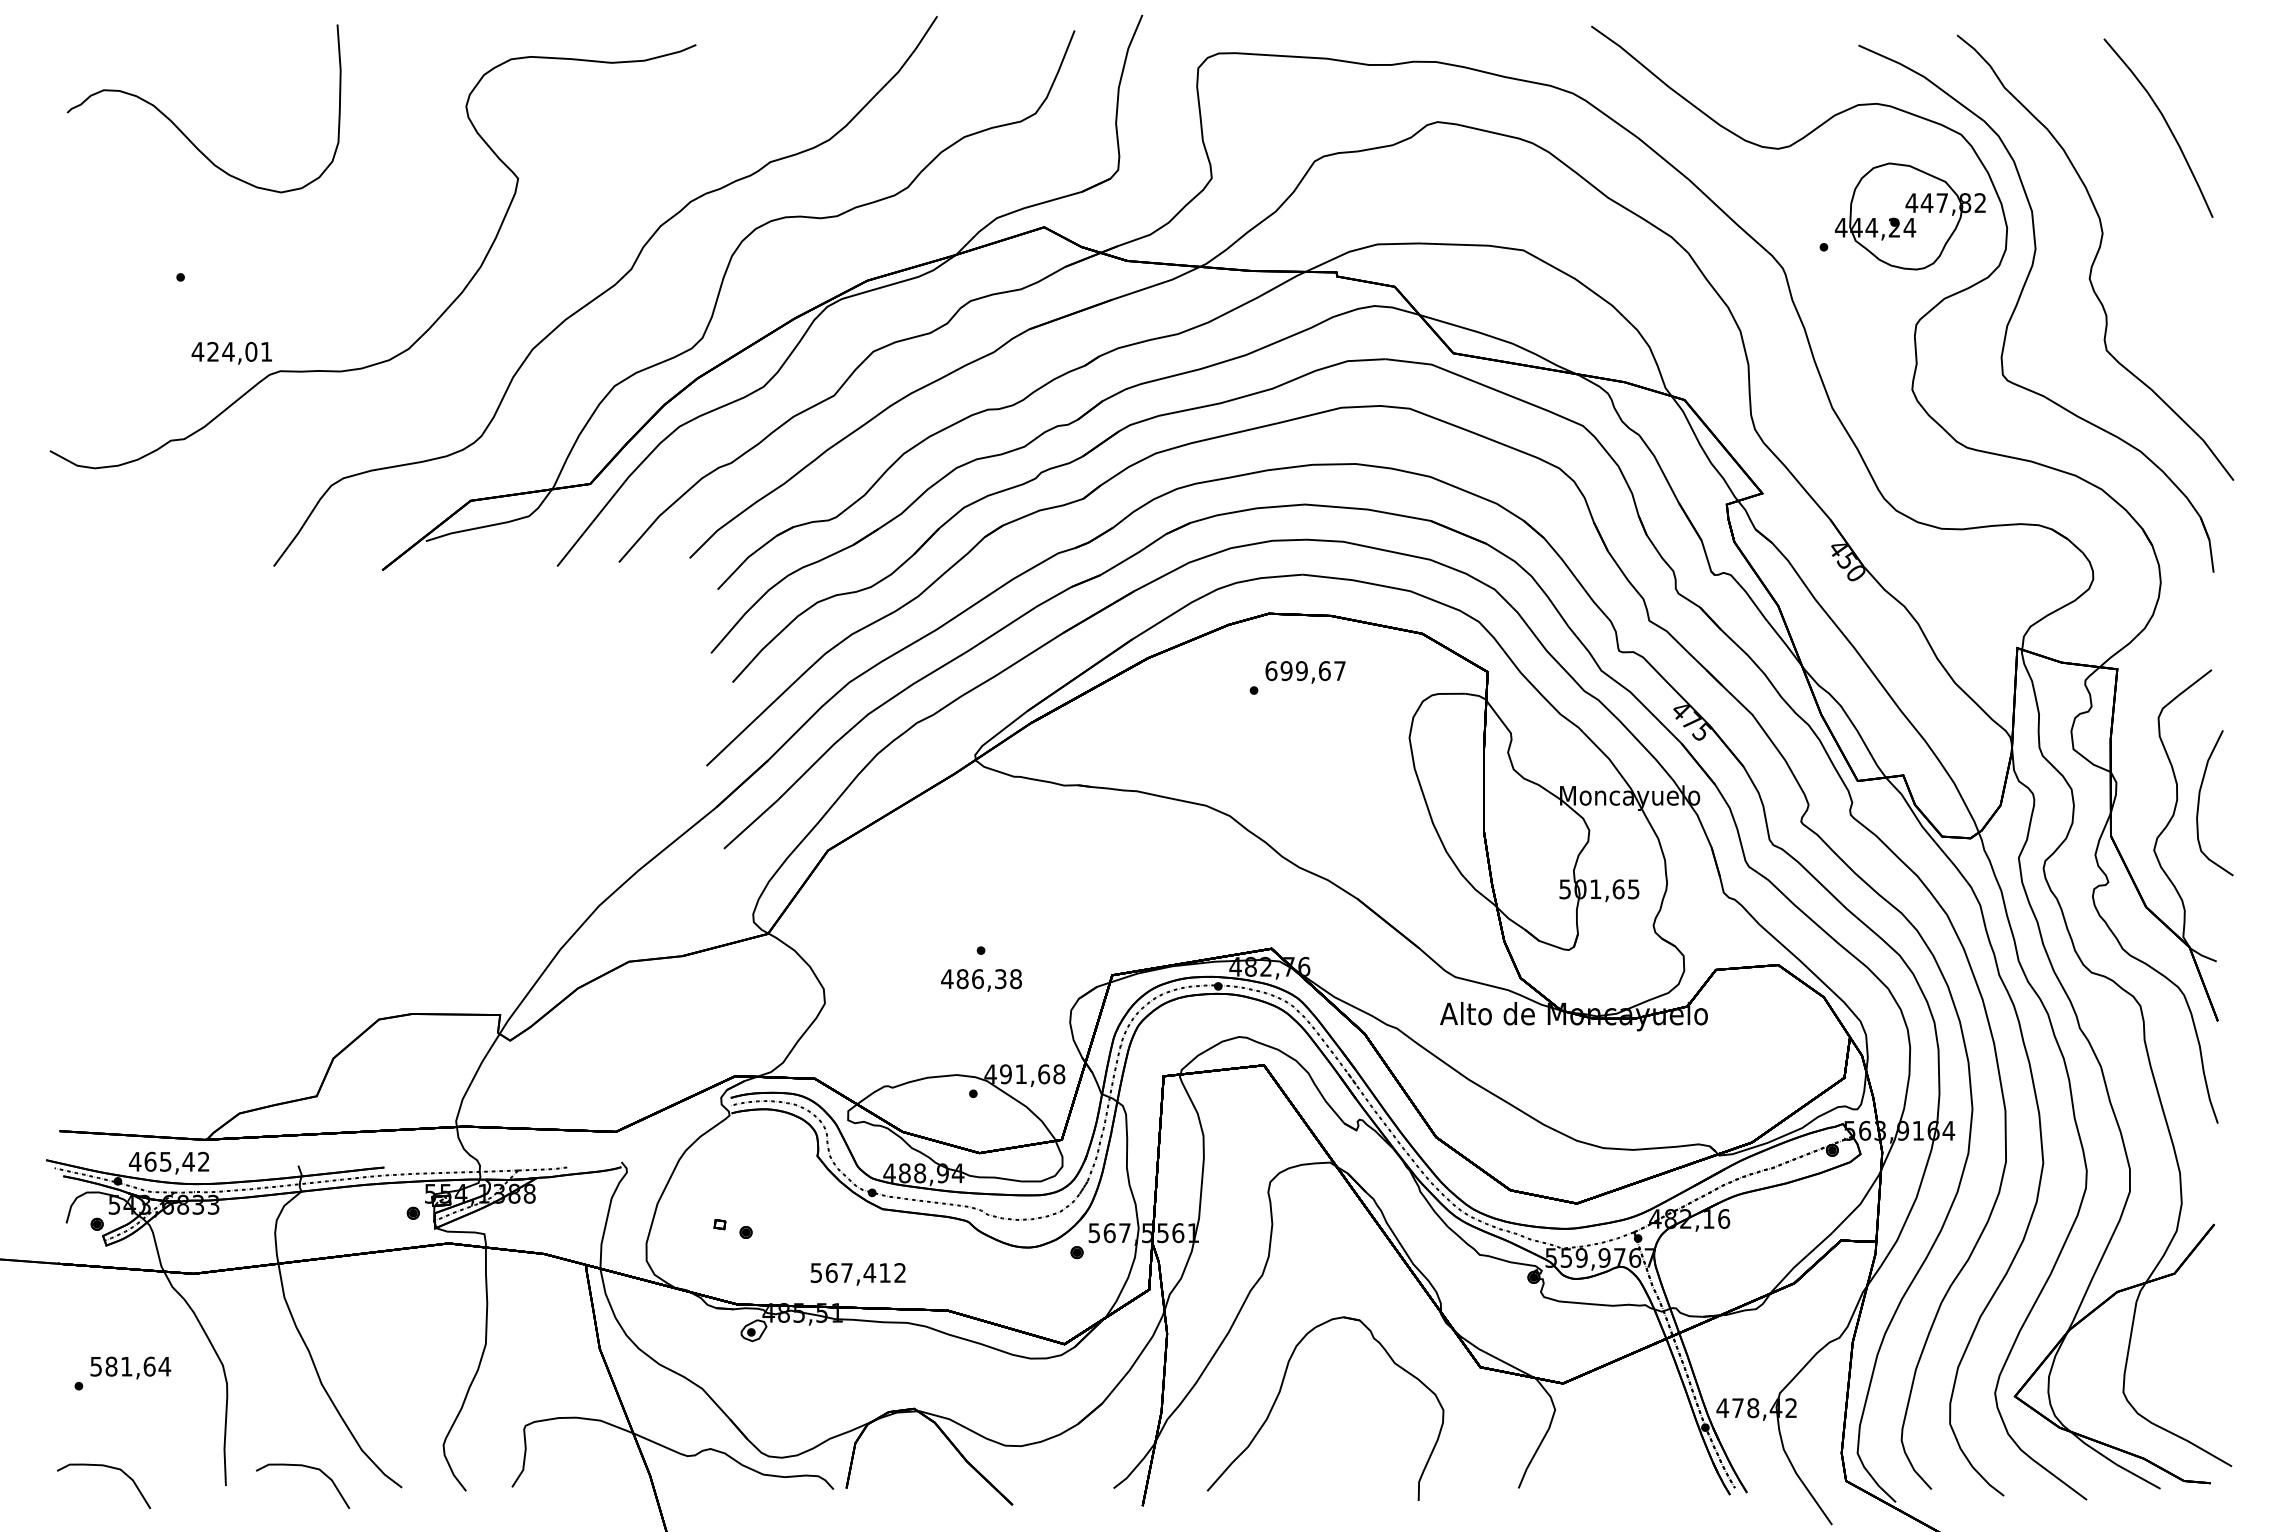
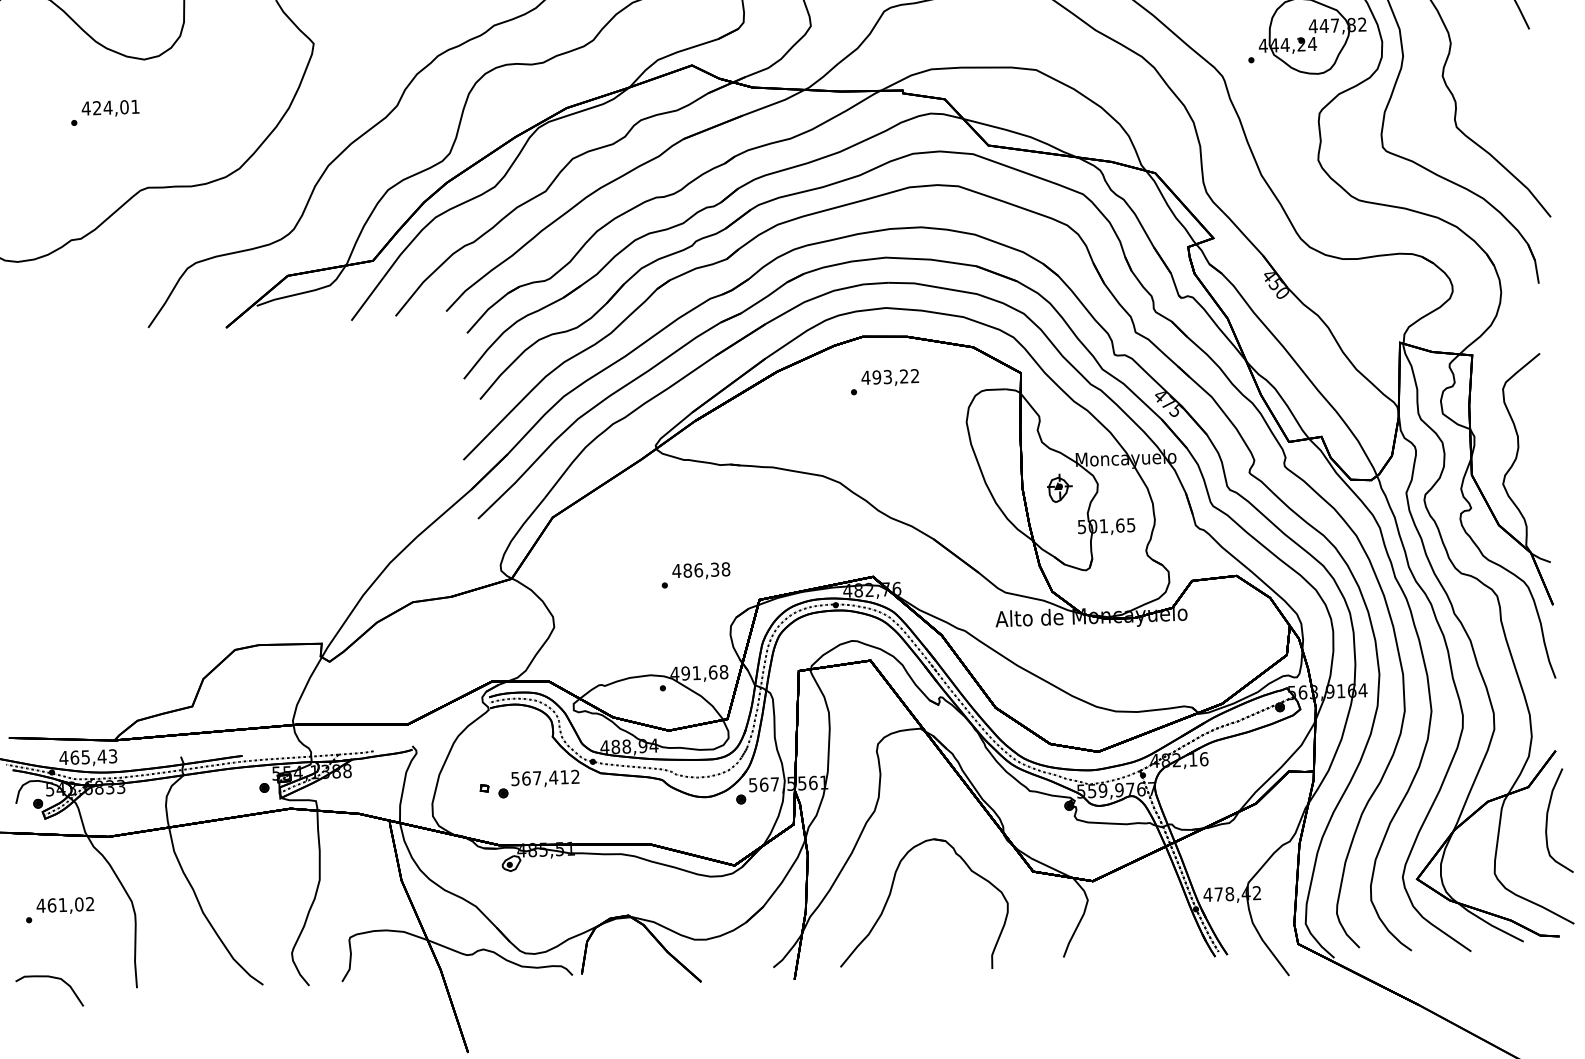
text: (231, 352) -> (110, 108), moved
text: (1305, 671) -> (890, 377), 699,67 -> 493,22
curve: (2199, 803) -> (1547, 821), moved
part: (1536, 834) -> (1060, 488), added
text: (981, 980) -> (701, 571), moved
text: (203, 1161) -> (112, 756), 465,42 -> 465,43
text: (857, 1274) -> (544, 779), moved
text: (130, 1366) -> (65, 904), 581,64 -> 461,02
curve: (305, 1467) -> (193, 972), removed

